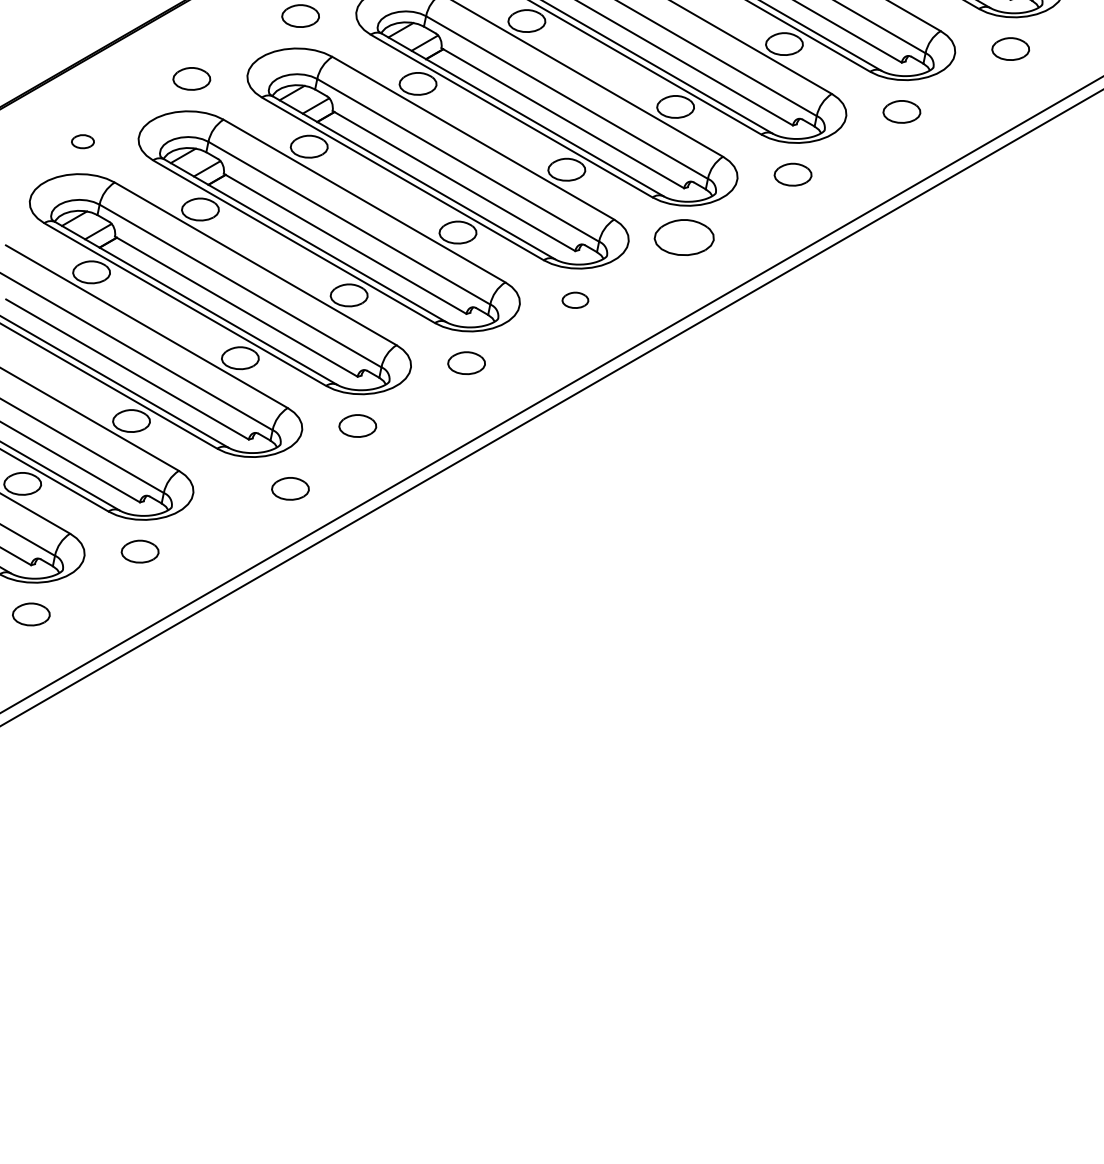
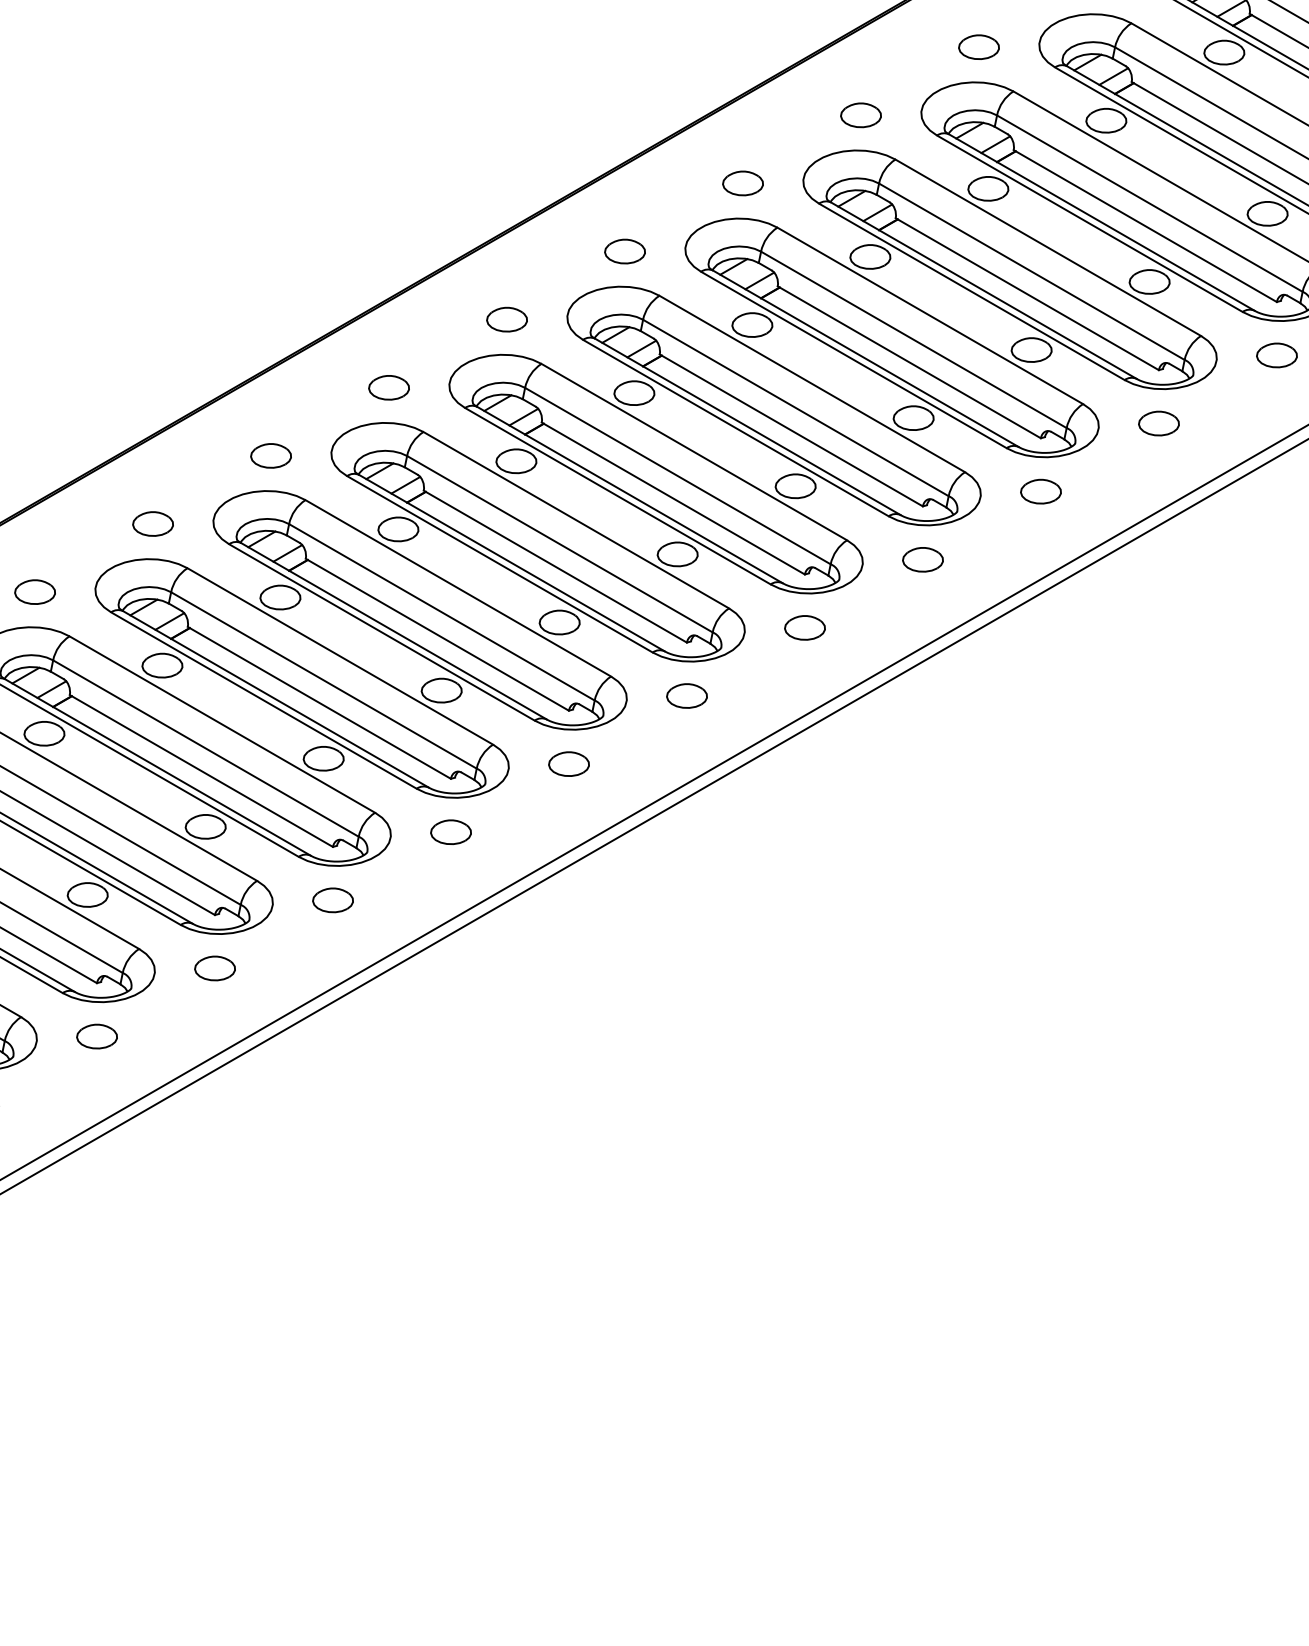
part: (82, 141) -> (34, 591), size x1.67
part: (683, 237) -> (686, 695), size x0.62
part: (574, 299) -> (568, 763), size x1.43
part: (289, 488) -> (214, 968), moved

